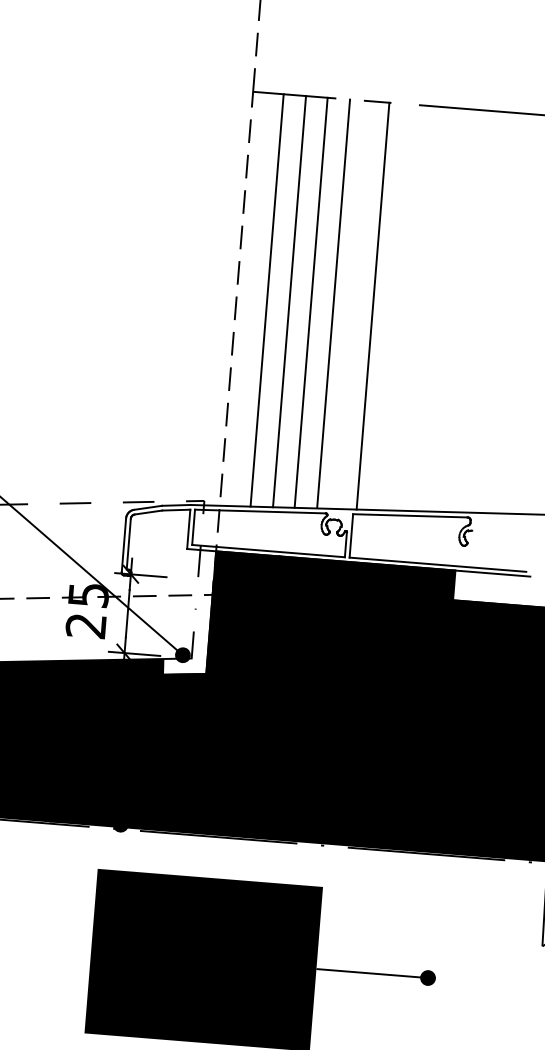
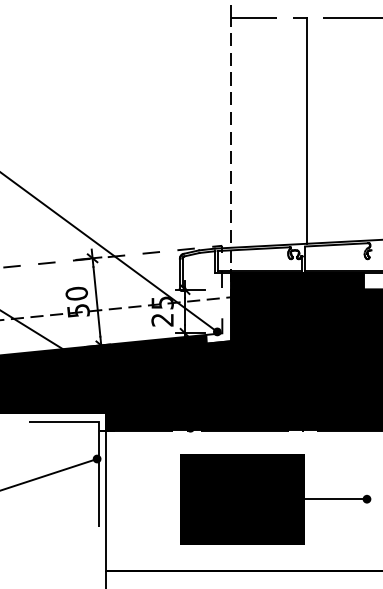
line: (268, 298) -> (248, 131), removed
line: (289, 300) -> (260, 131), removed
line: (311, 302) -> (272, 131), removed
line: (332, 302) -> (284, 130), removed

